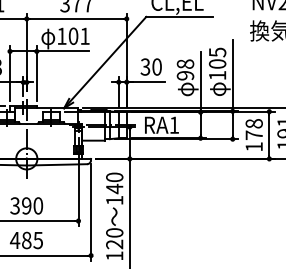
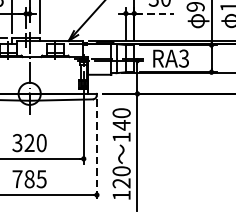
line: (146, 82) -> (154, 13), solid -> dashed
text: (174, 124) -> (184, 57), RA1 -> RA3
text: (26, 205) -> (29, 142), 390 -> 320
line: (91, 213) -> (97, 150), solid -> dashed
text: (14, 240) -> (16, 179), 485 -> 785

